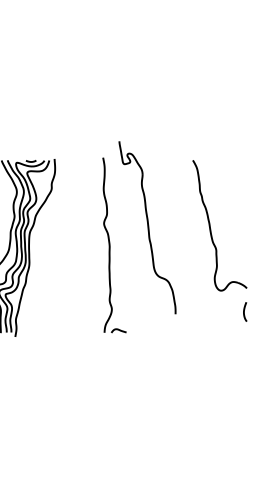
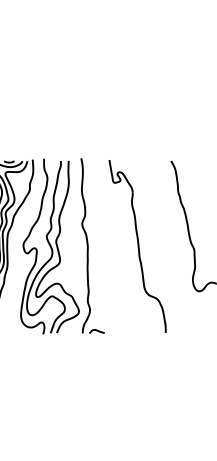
part: (147, 227) -> (137, 246), moved
part: (71, 245) -> (49, 246), added

